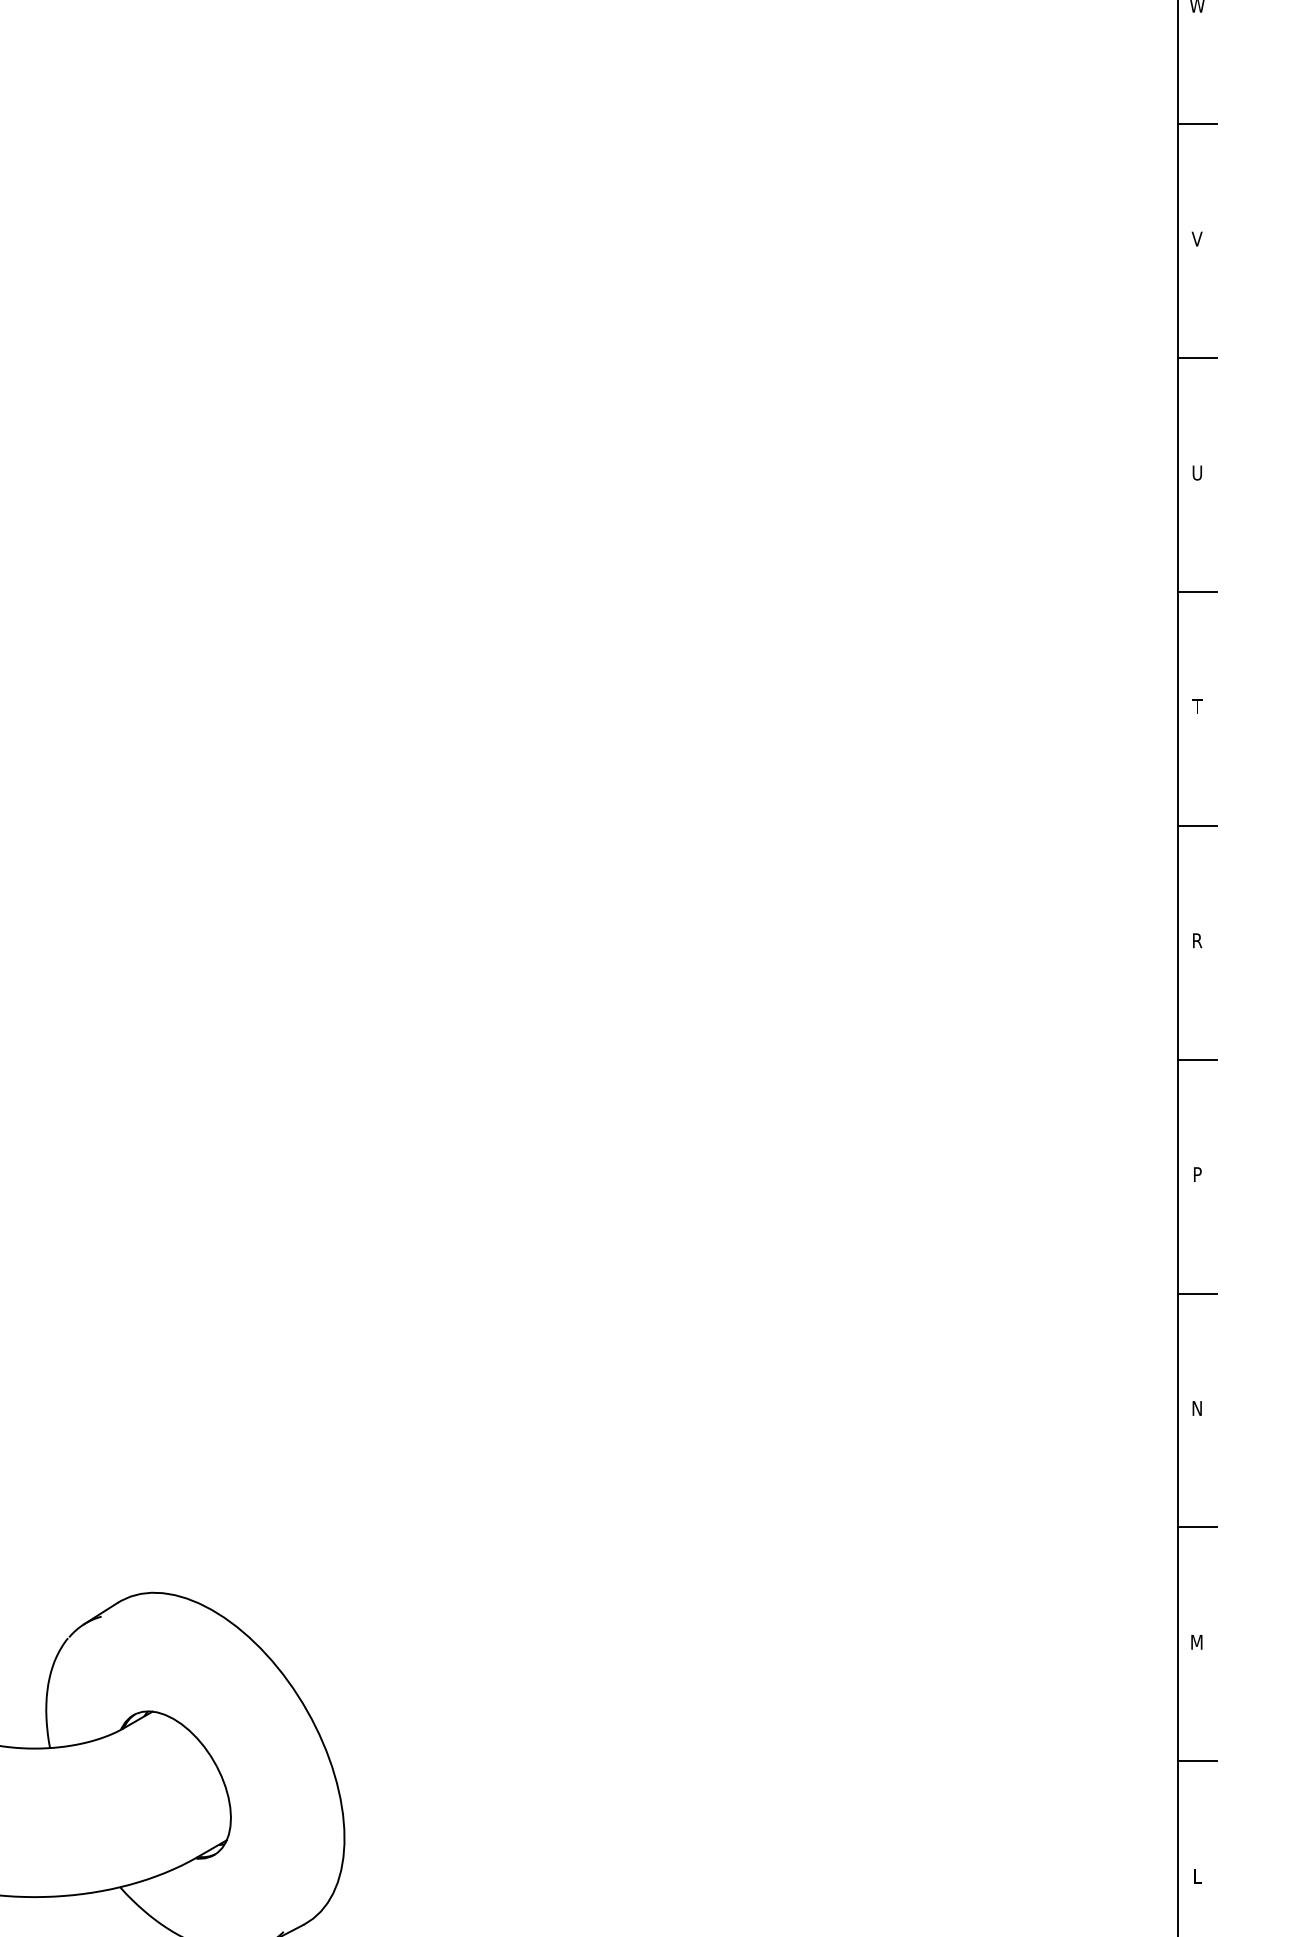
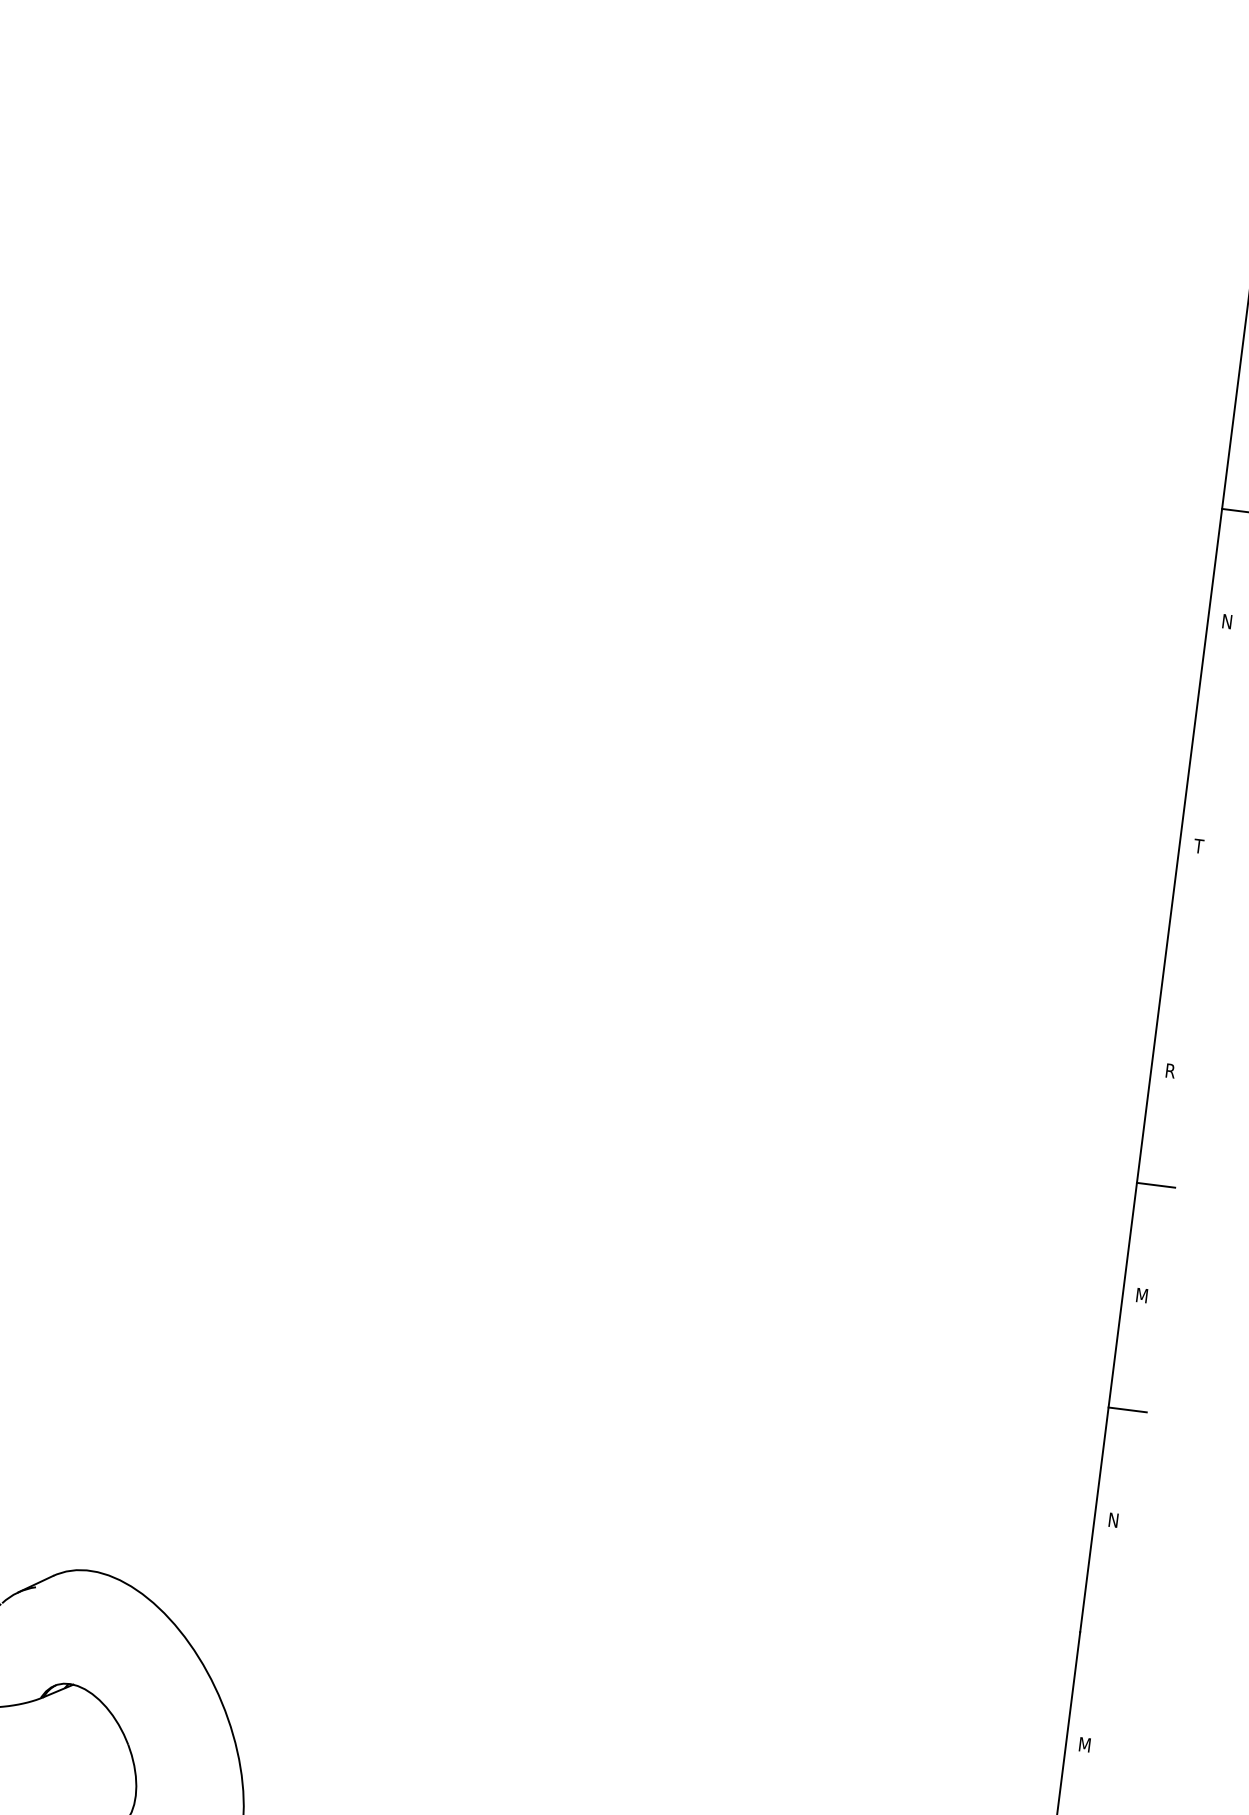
text: (1196, 472) -> (1226, 621), U -> N
line: (1197, 592) -> (1212, 736), removed
line: (1197, 825) -> (1184, 960), removed
text: (1196, 1174) -> (1141, 1295), P -> M
line: (1197, 1527) -> (1099, 1634), removed

